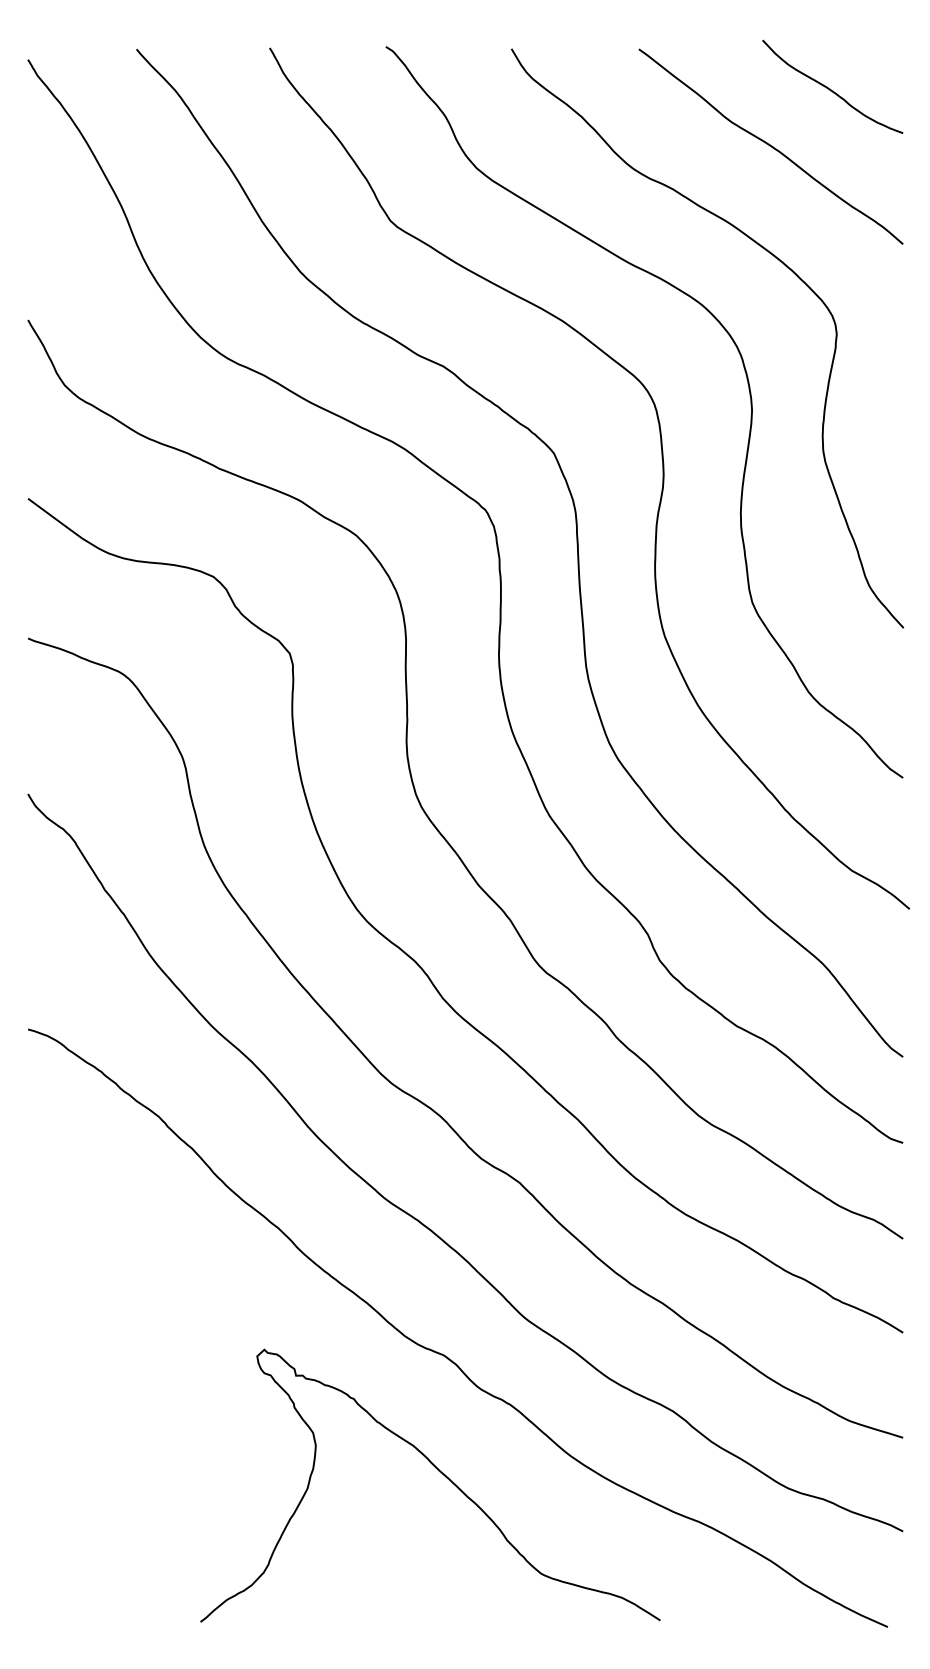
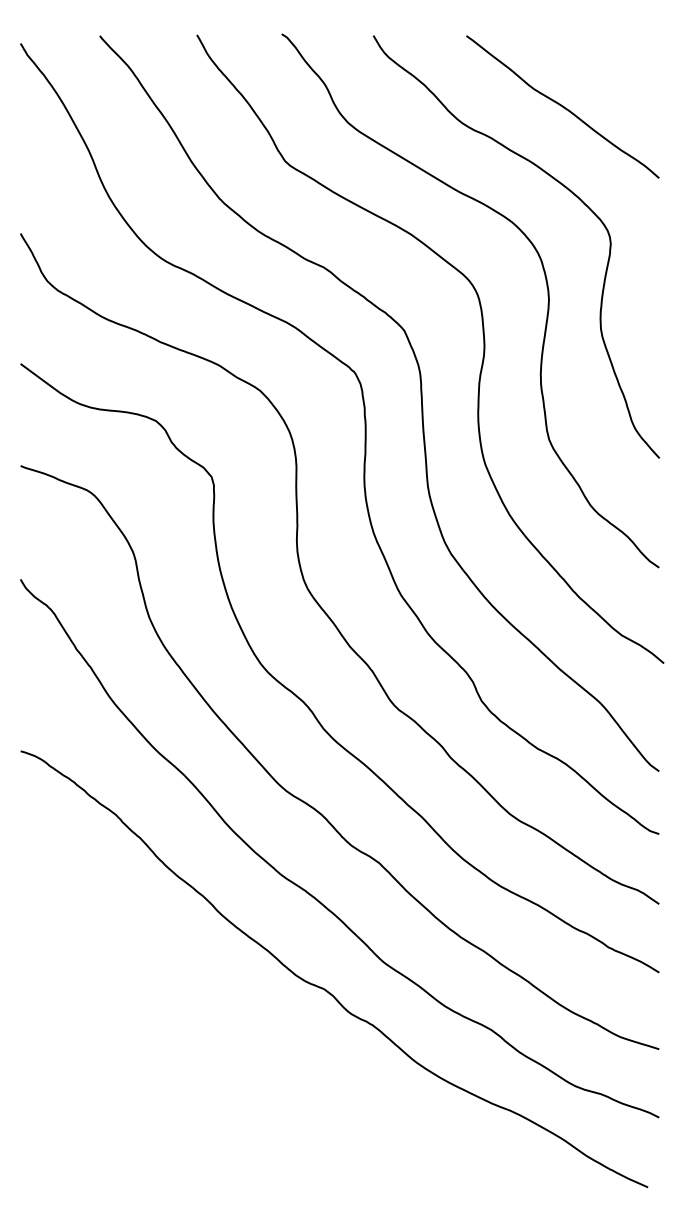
curve: (830, 88) -> (606, 64), removed
curve: (438, 1471) -> (320, 1073), removed

